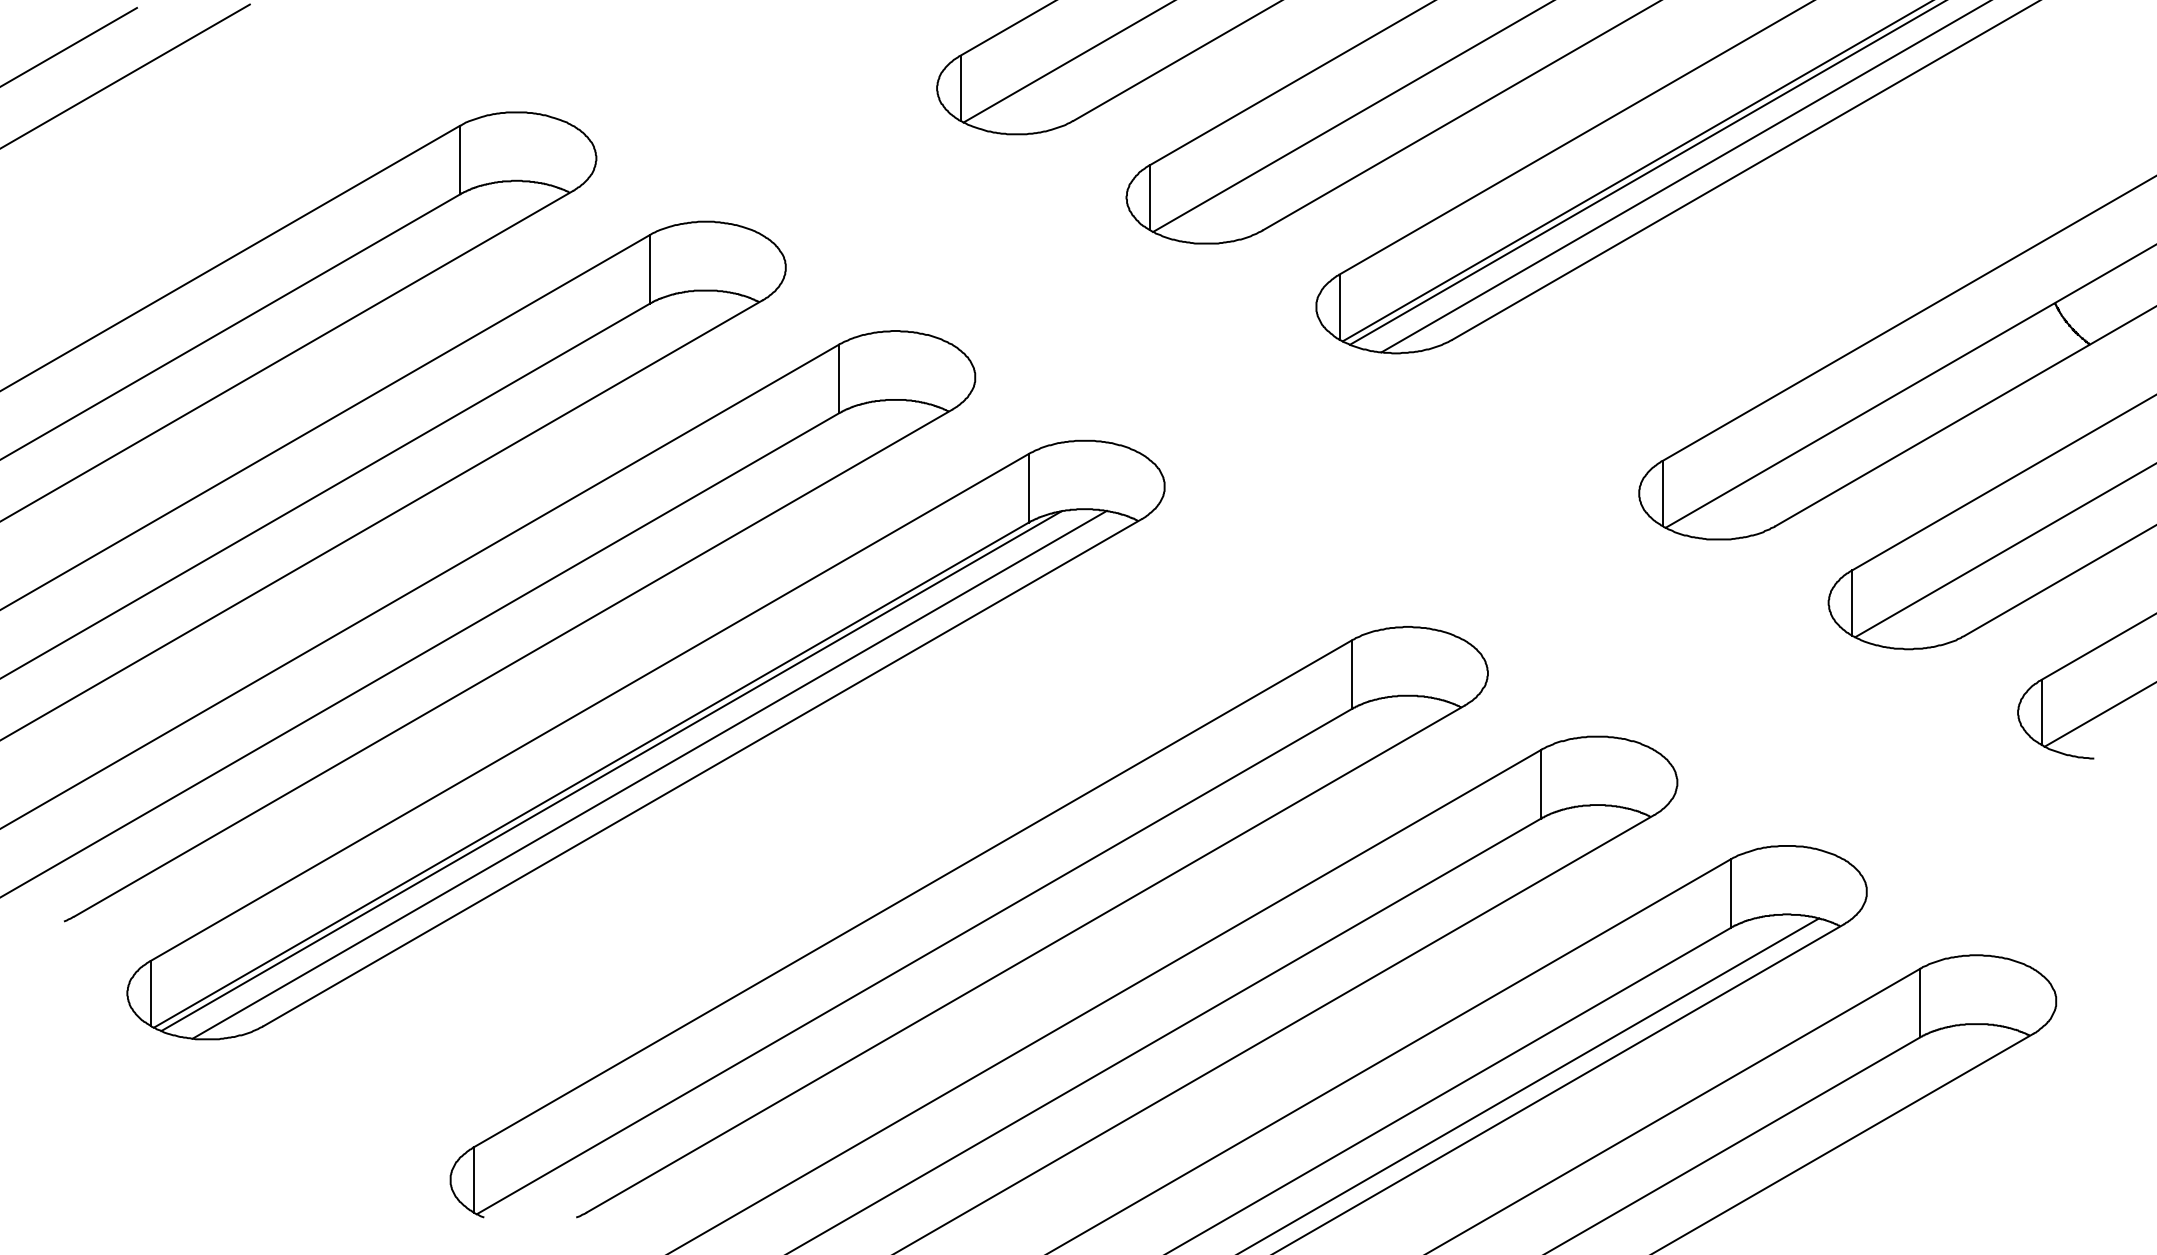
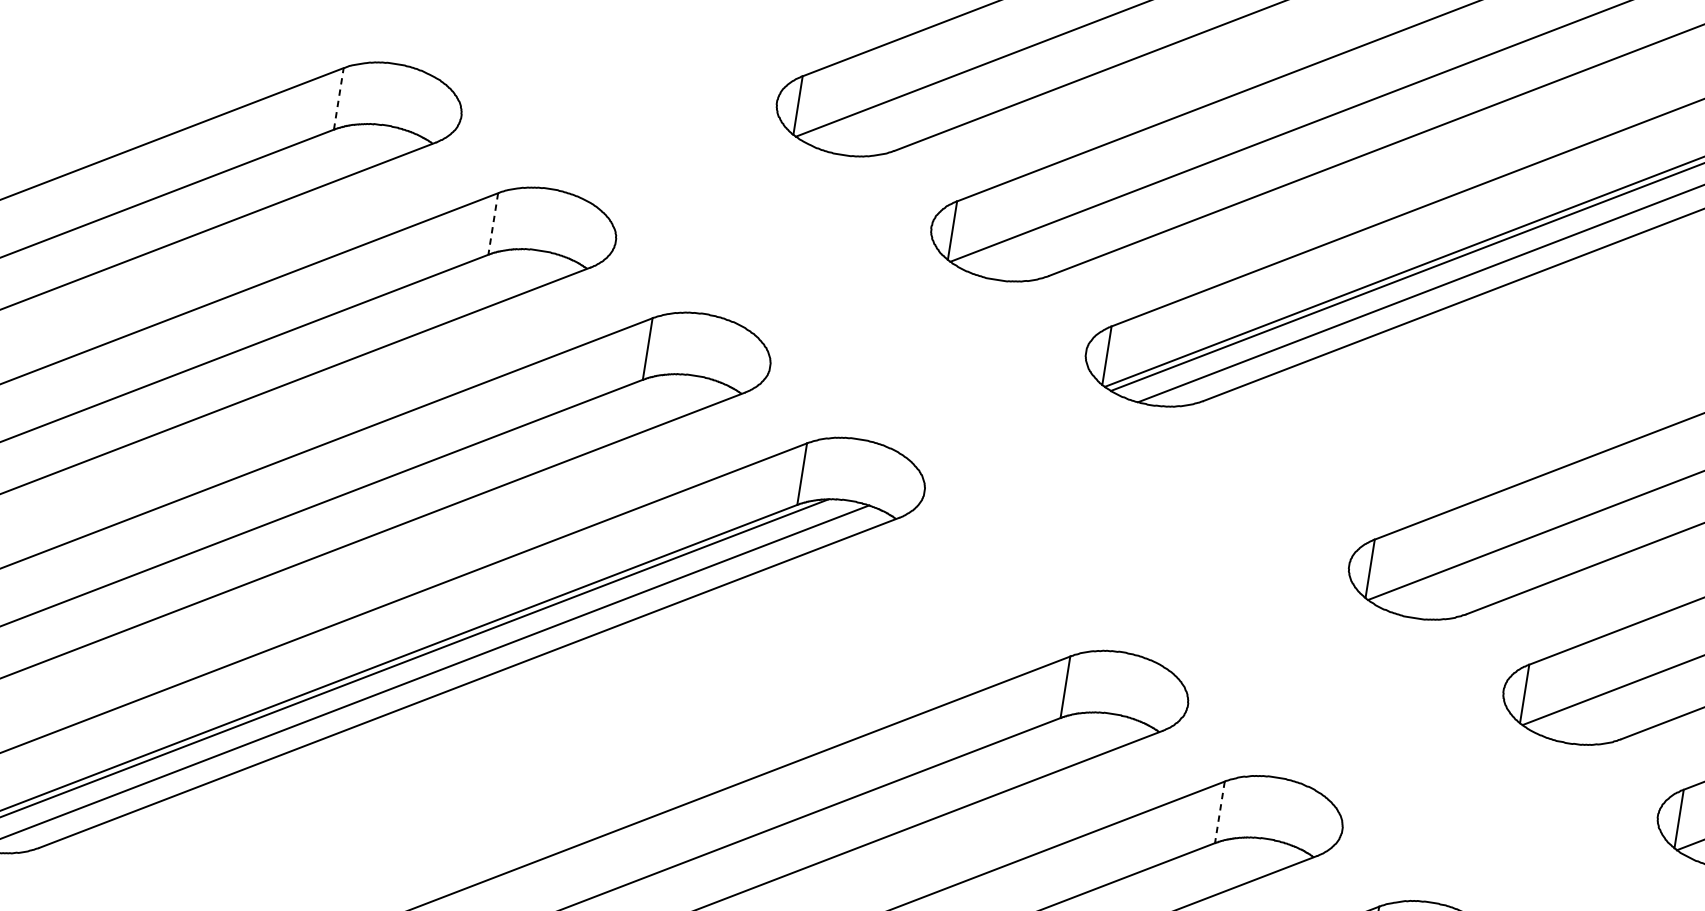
line: (459, 159) -> (338, 98), solid -> dashed
line: (649, 270) -> (493, 224), solid -> dashed
line: (1541, 784) -> (1220, 812), solid -> dashed

